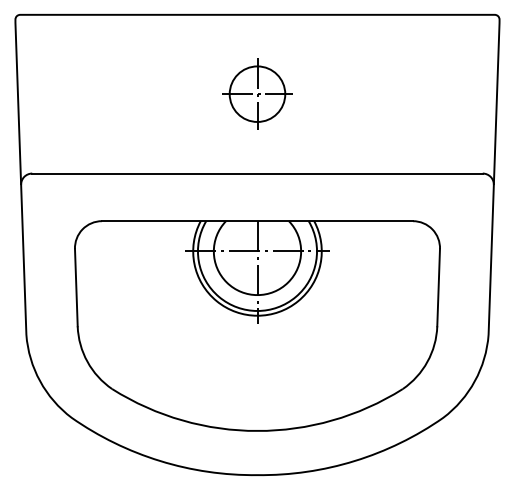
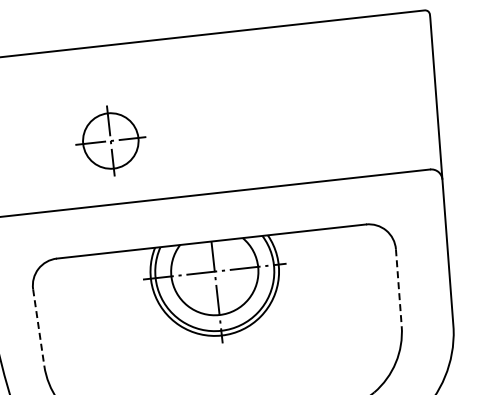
part: (257, 93) -> (110, 140), moved
line: (76, 287) -> (38, 327), solid -> dashed
line: (438, 287) -> (398, 287), solid -> dashed

